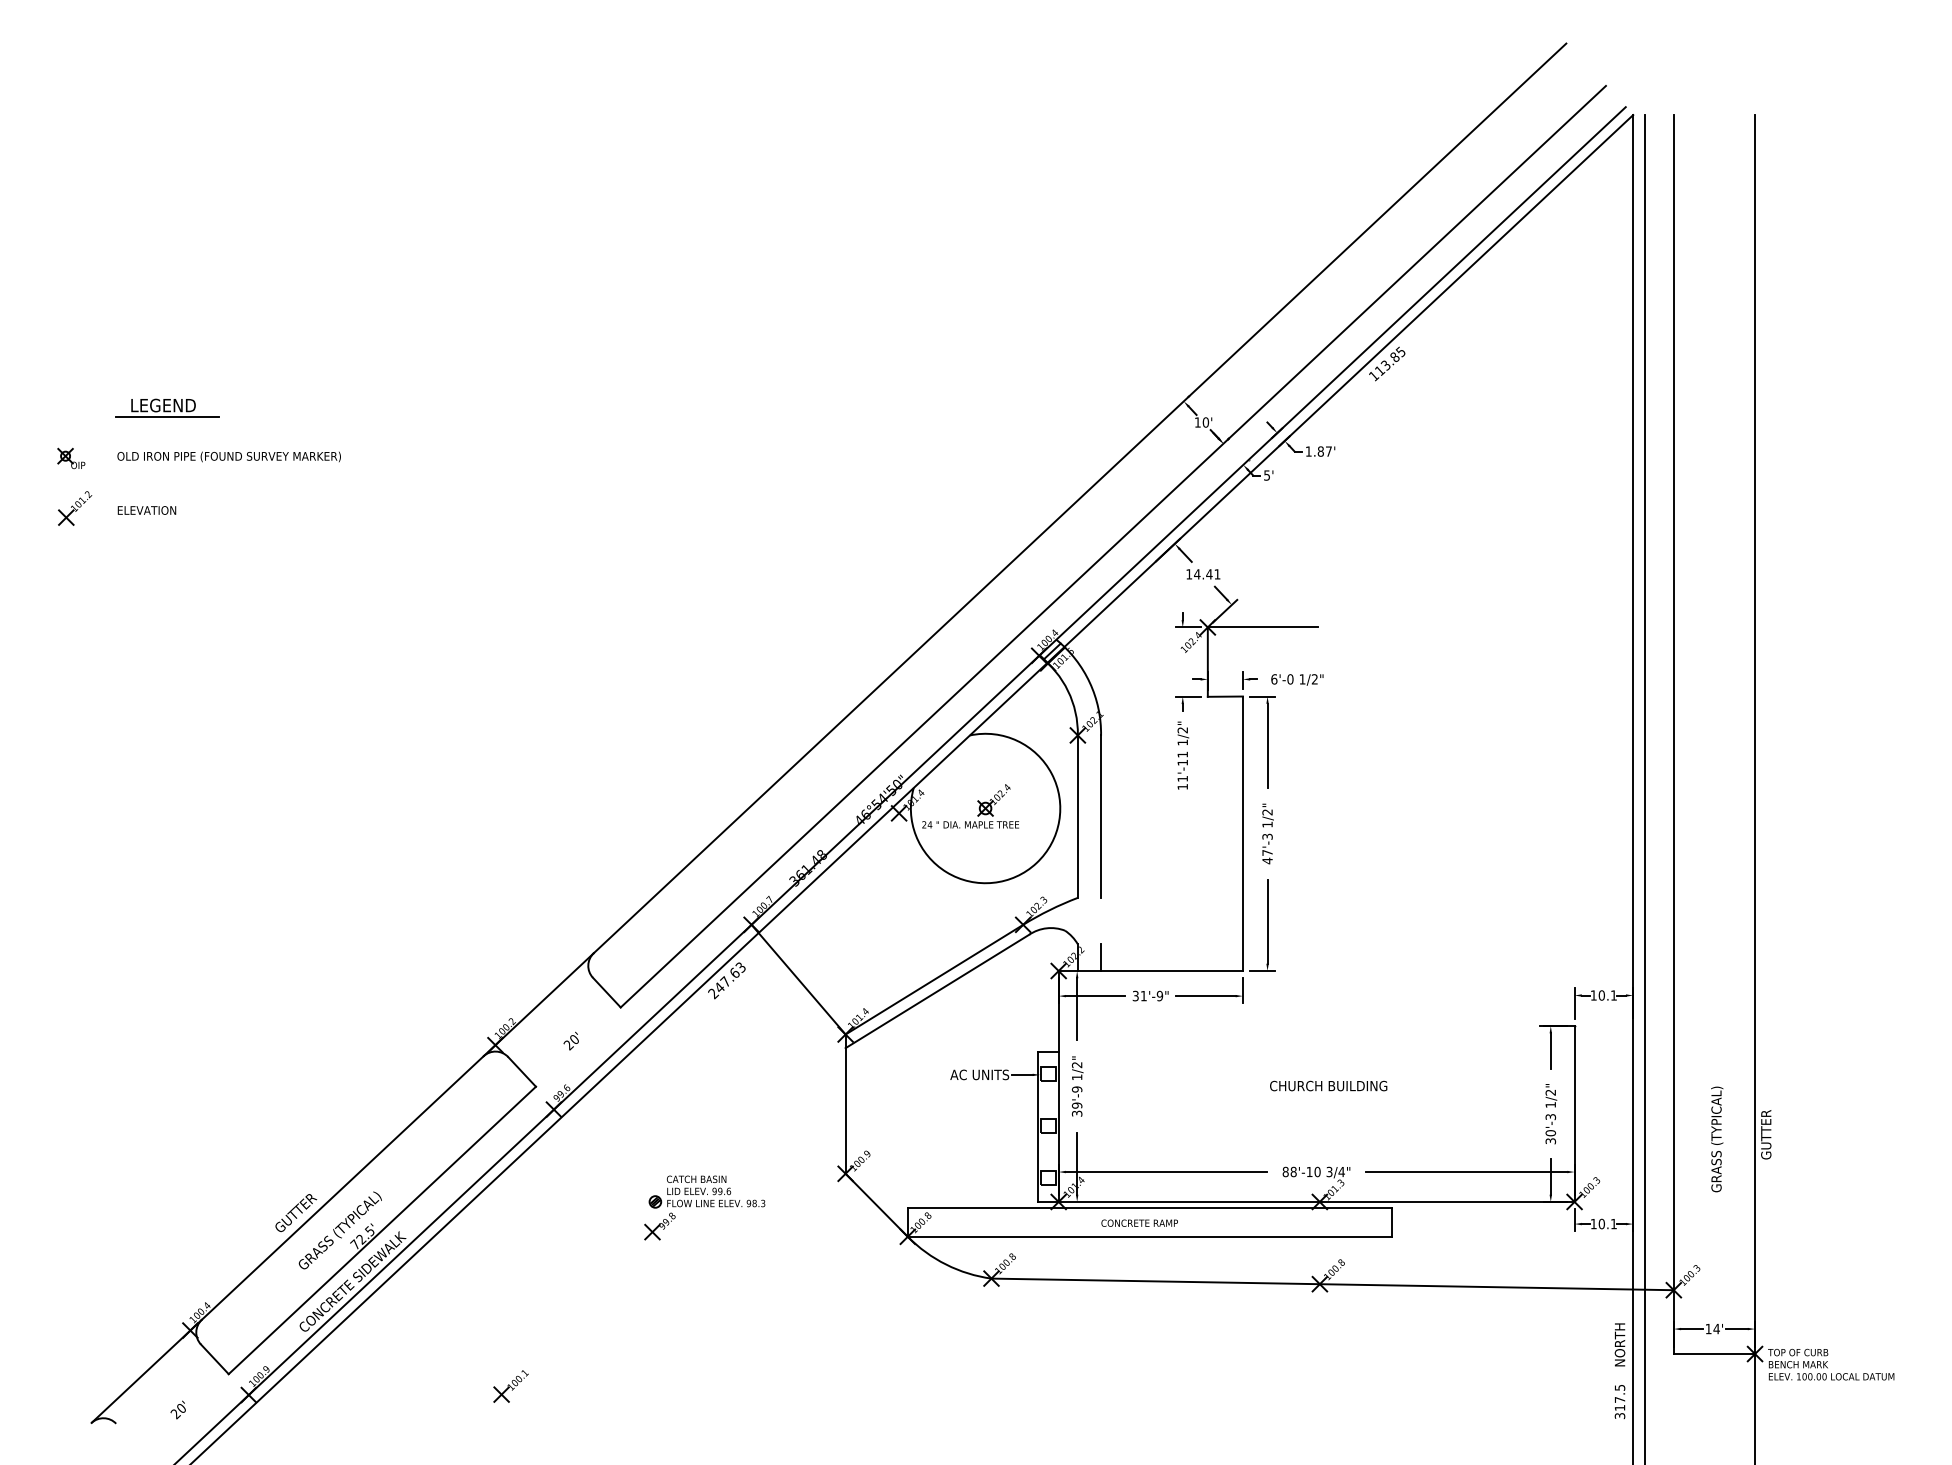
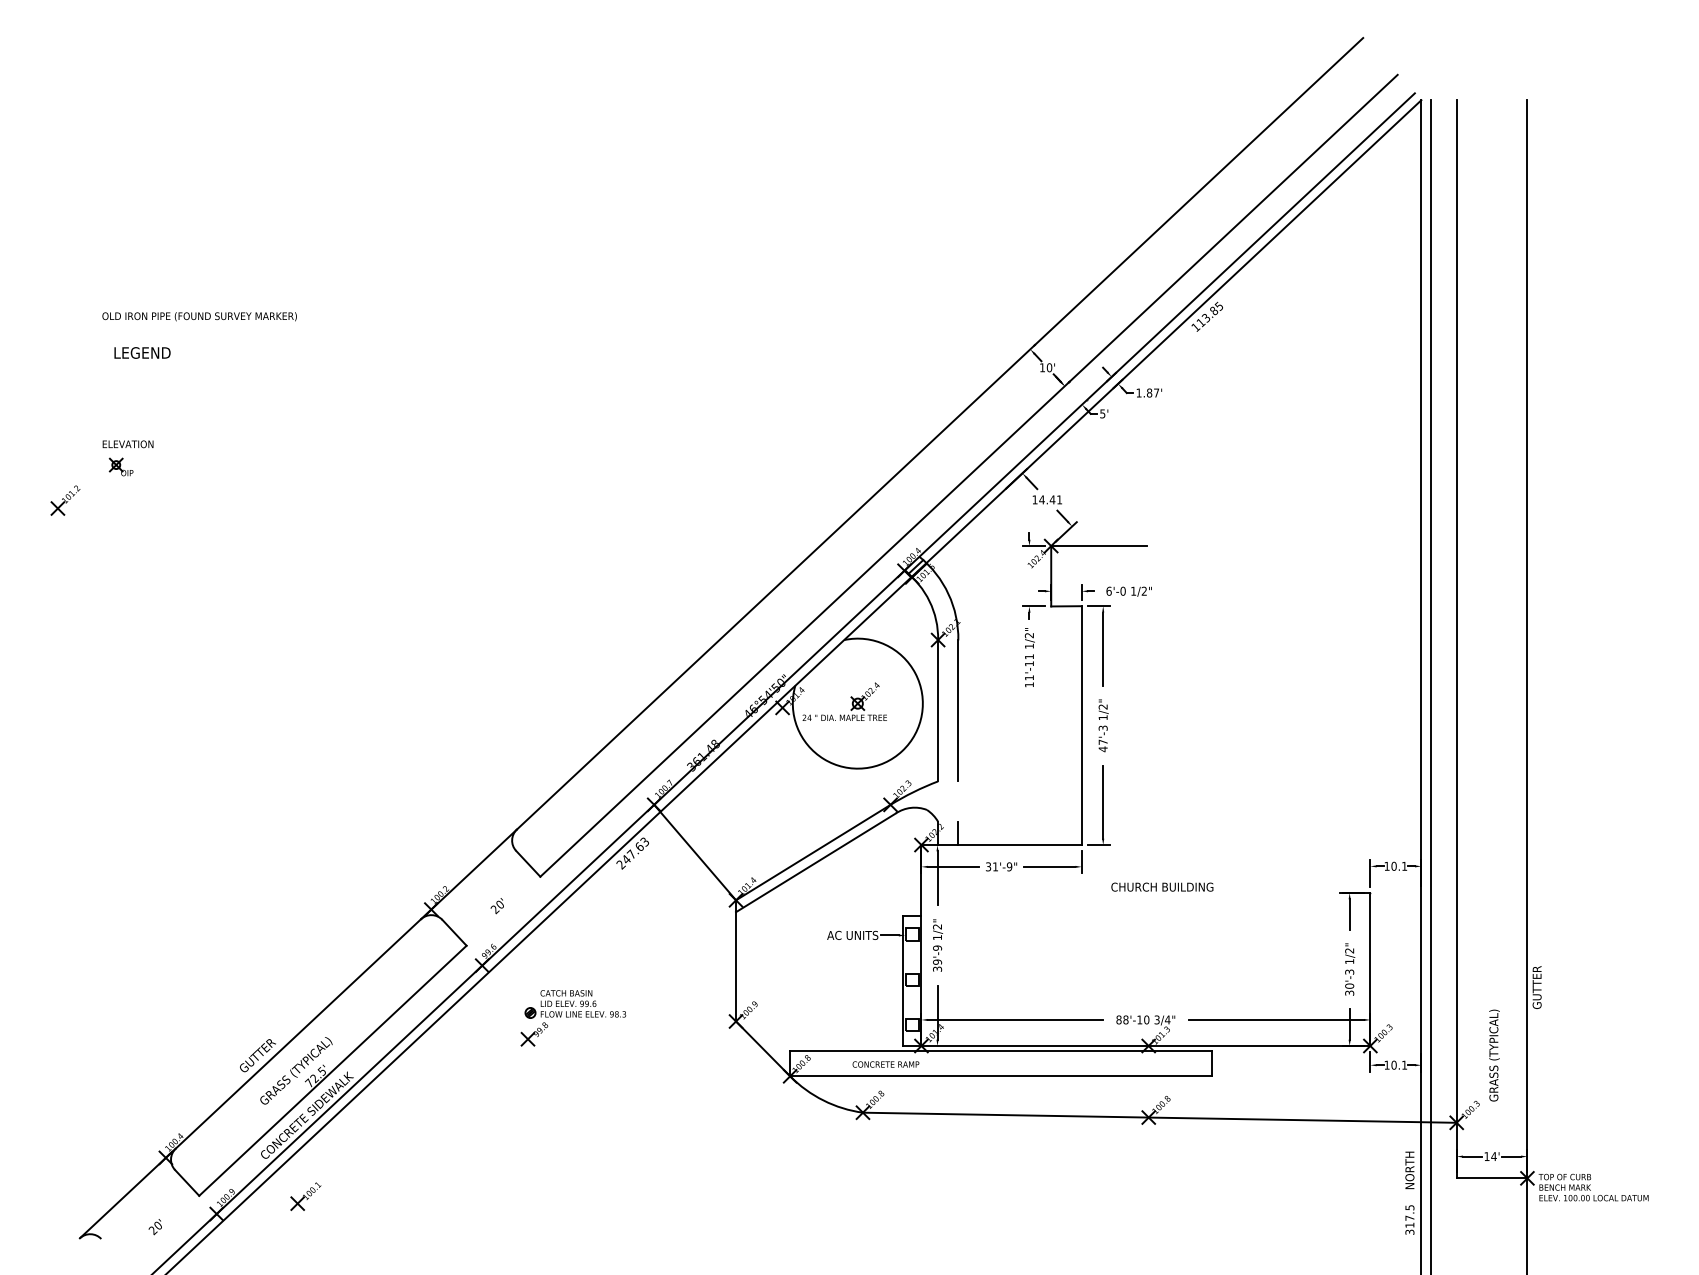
line: (166, 416) -> (145, 362), removed
text: (229, 456) -> (199, 316), moved
part: (70, 457) -> (120, 466), moved
part: (75, 508) -> (65, 500), moved
text: (1328, 1085) -> (1162, 886), moved
text: (1717, 1139) -> (1494, 1055), moved
part: (704, 1208) -> (573, 1018), moved
text: (1139, 1223) -> (885, 1064), moved
part: (510, 1386) -> (305, 1196), moved

